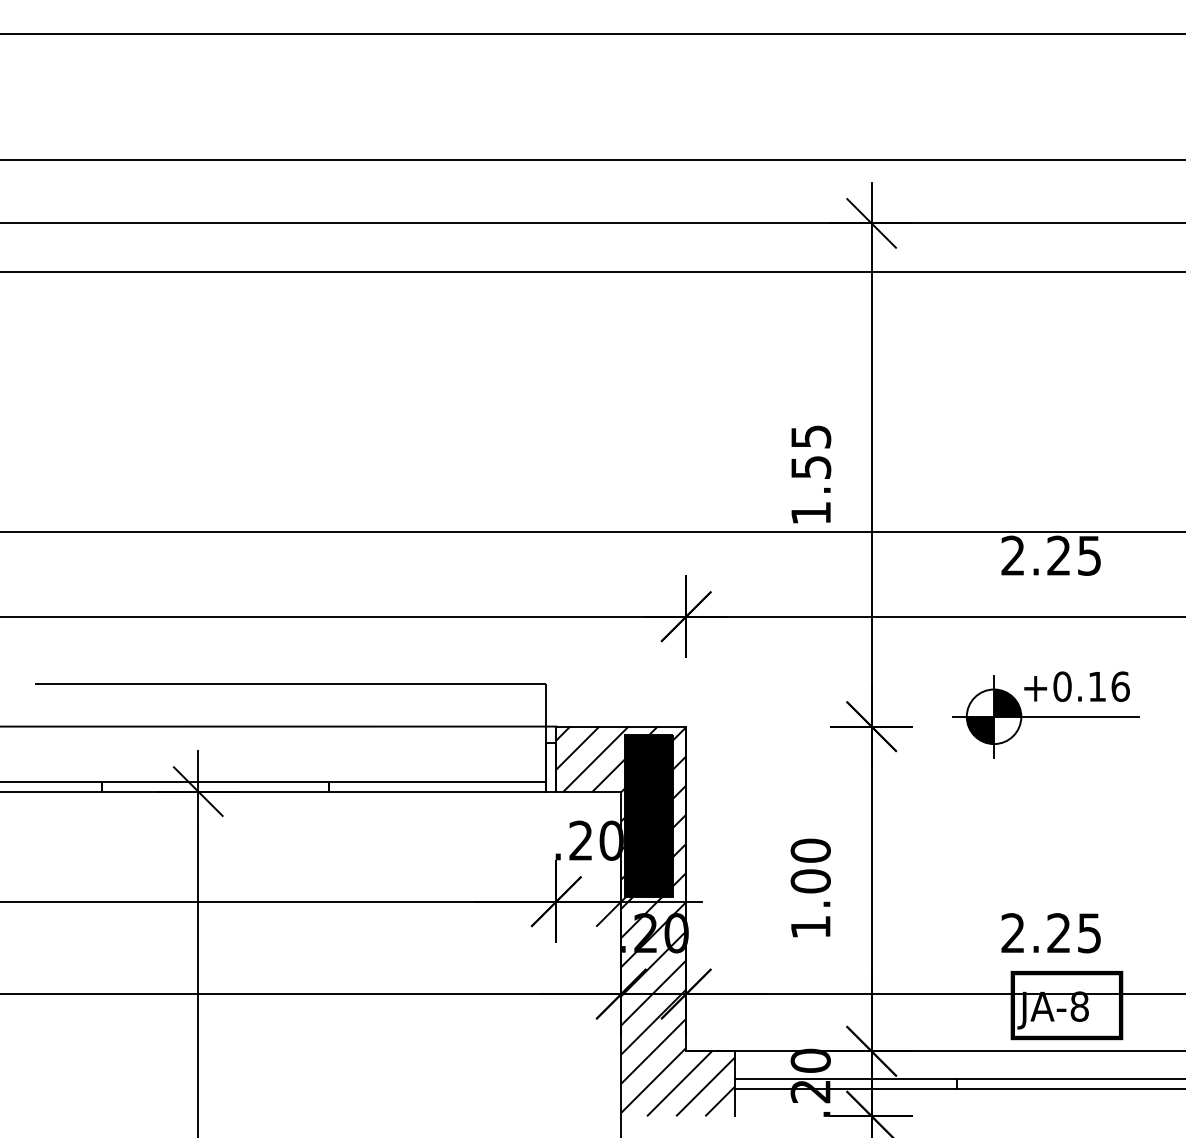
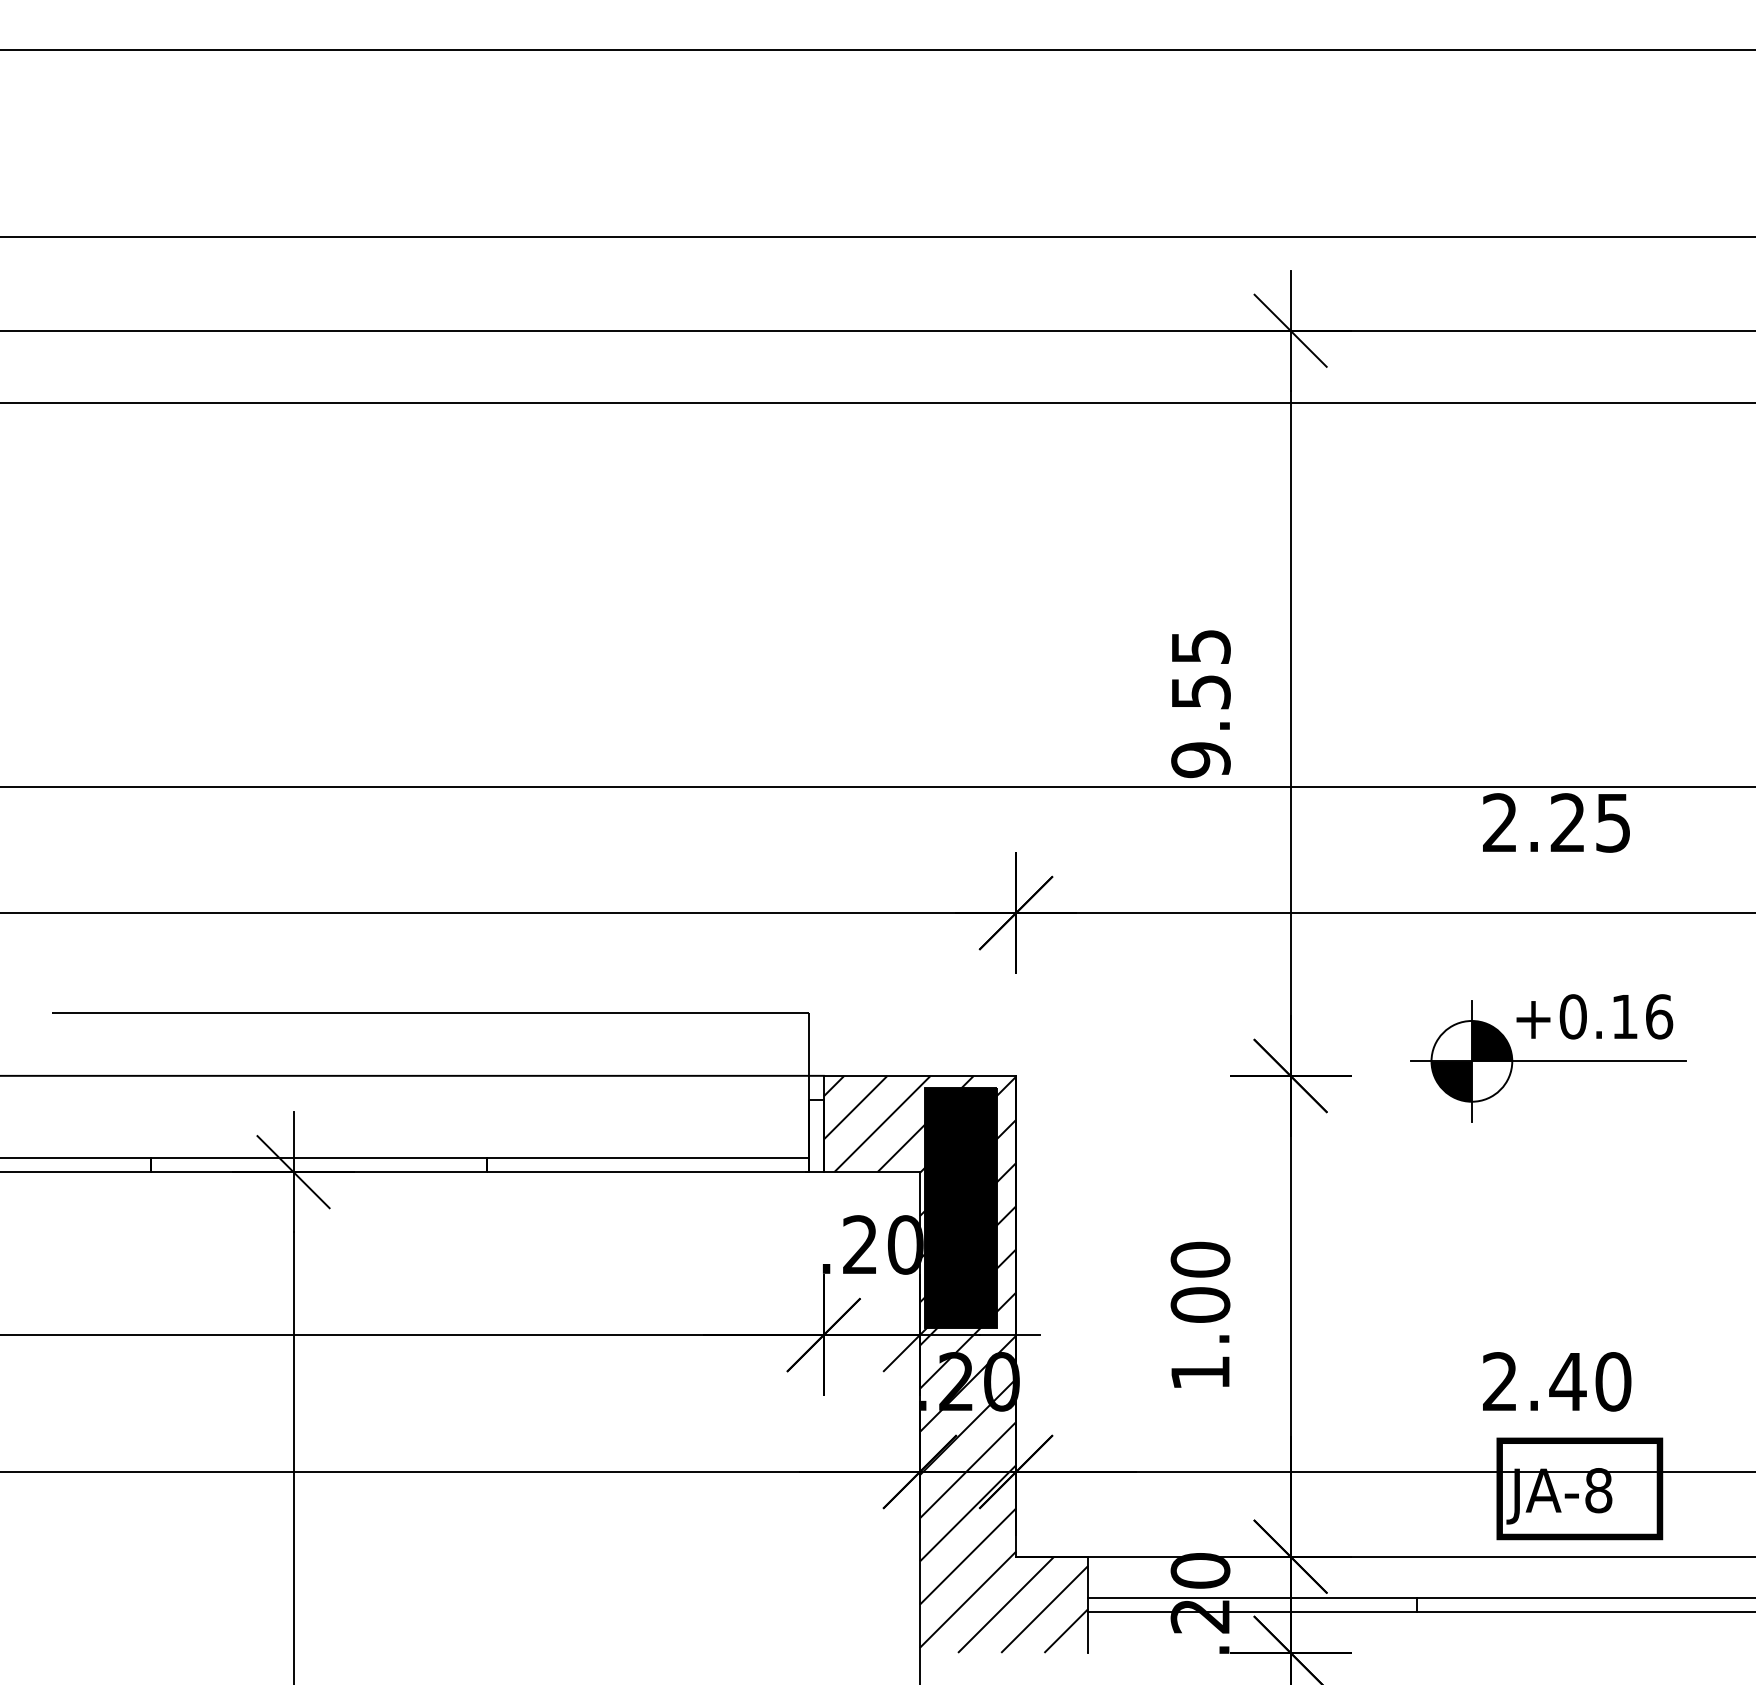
text: (811, 513) -> (1201, 760), 1.55 -> 9.55
text: (1073, 933) -> (1589, 1382), 2.25 -> 2.40

